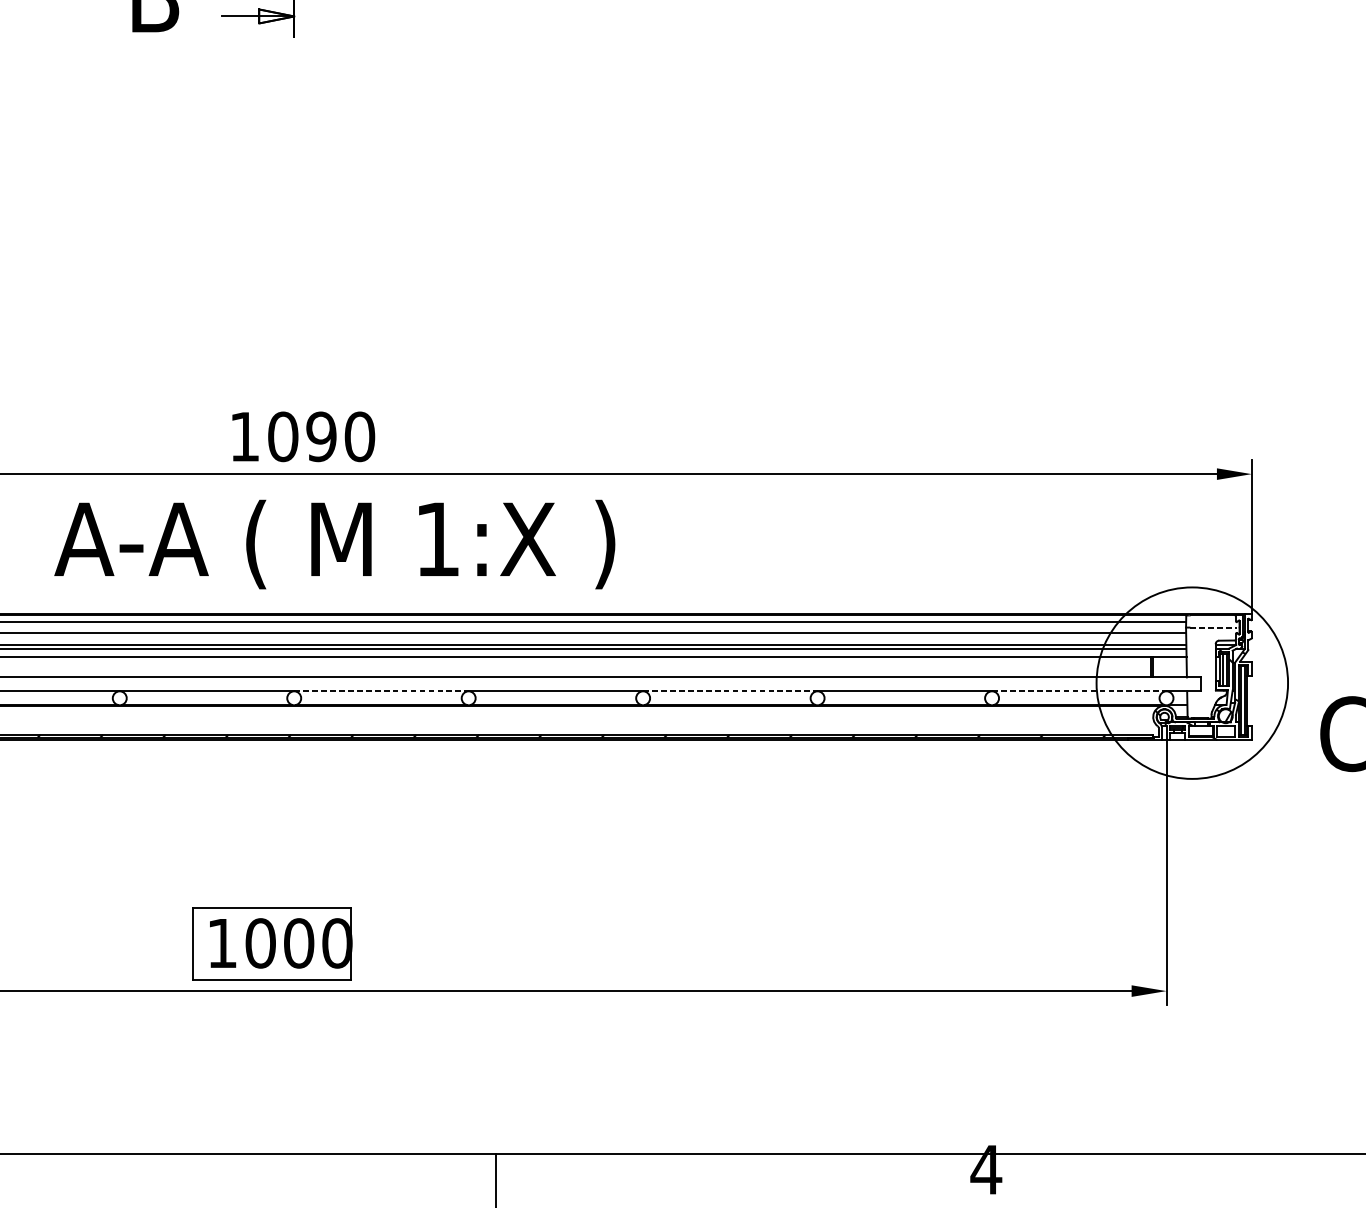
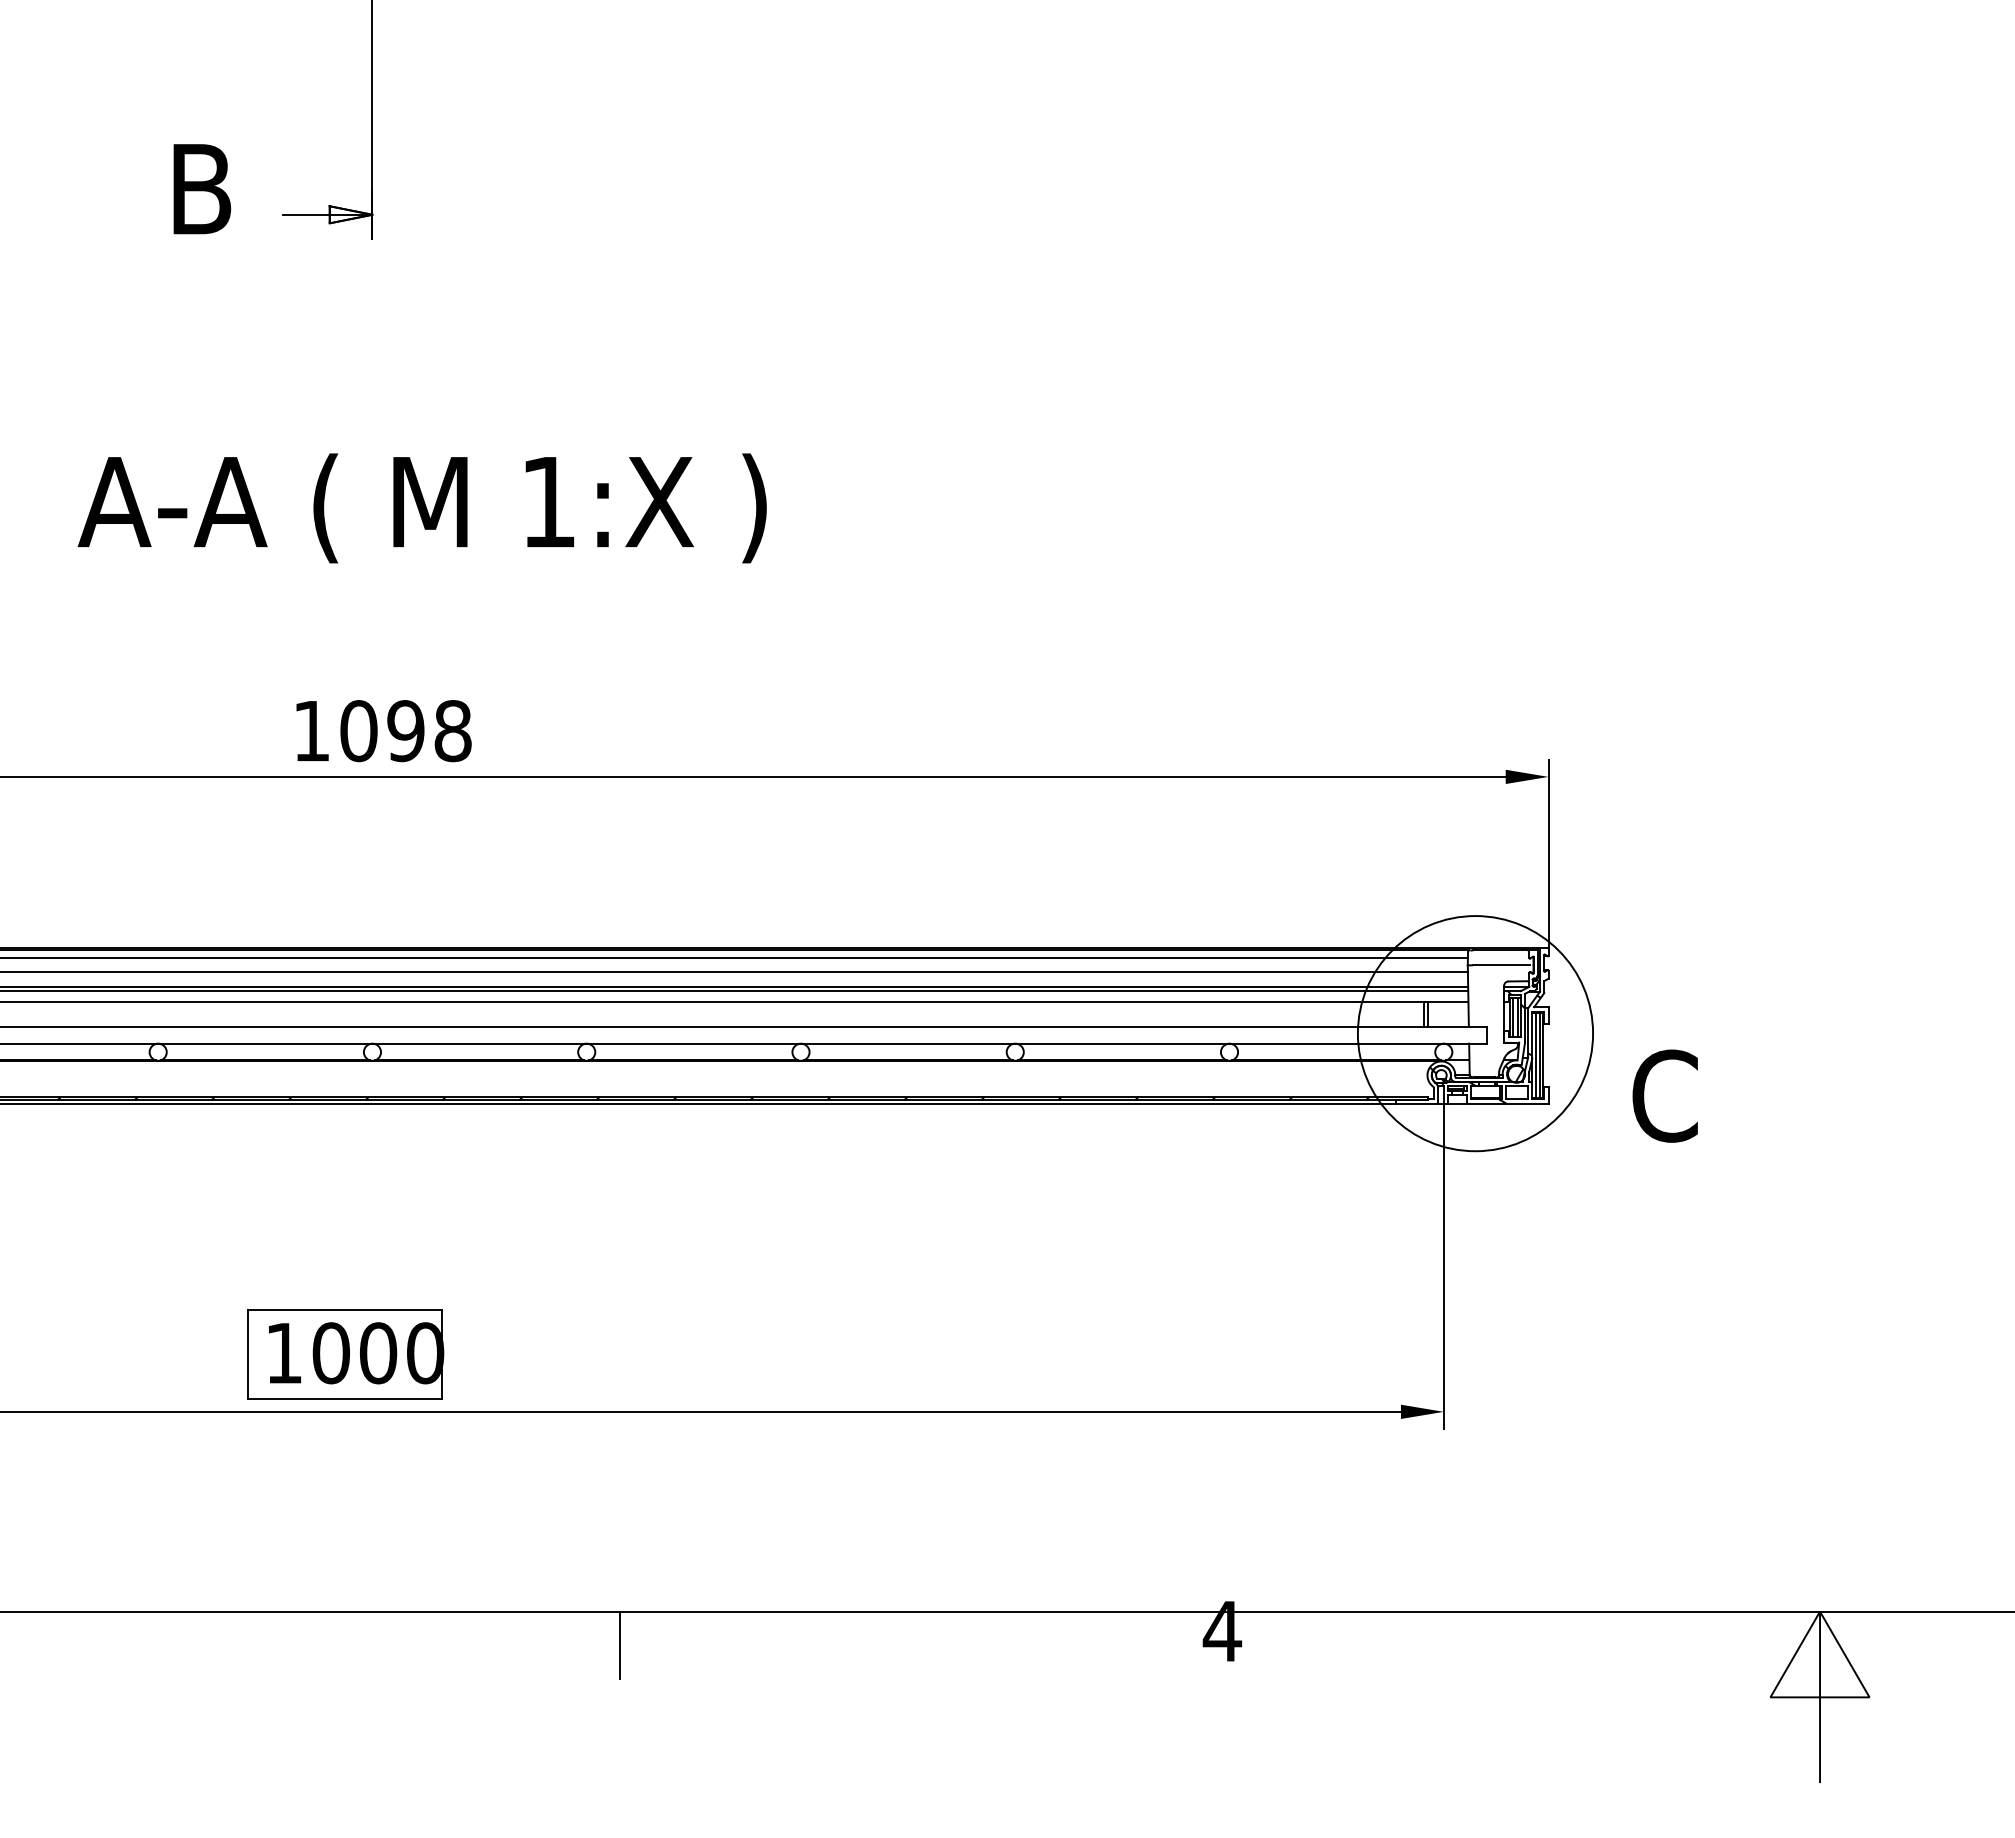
text: (359, 436) -> (452, 730), 1090 -> 1098
text: (334, 544) -> (421, 508), moved
line: (1213, 627) -> (1501, 965), dashed -> solid
line: (382, 691) -> (480, 1043), dashed -> solid
line: (730, 691) -> (908, 1043), dashed -> solid
line: (1079, 691) -> (1337, 1043), dashed -> solid

